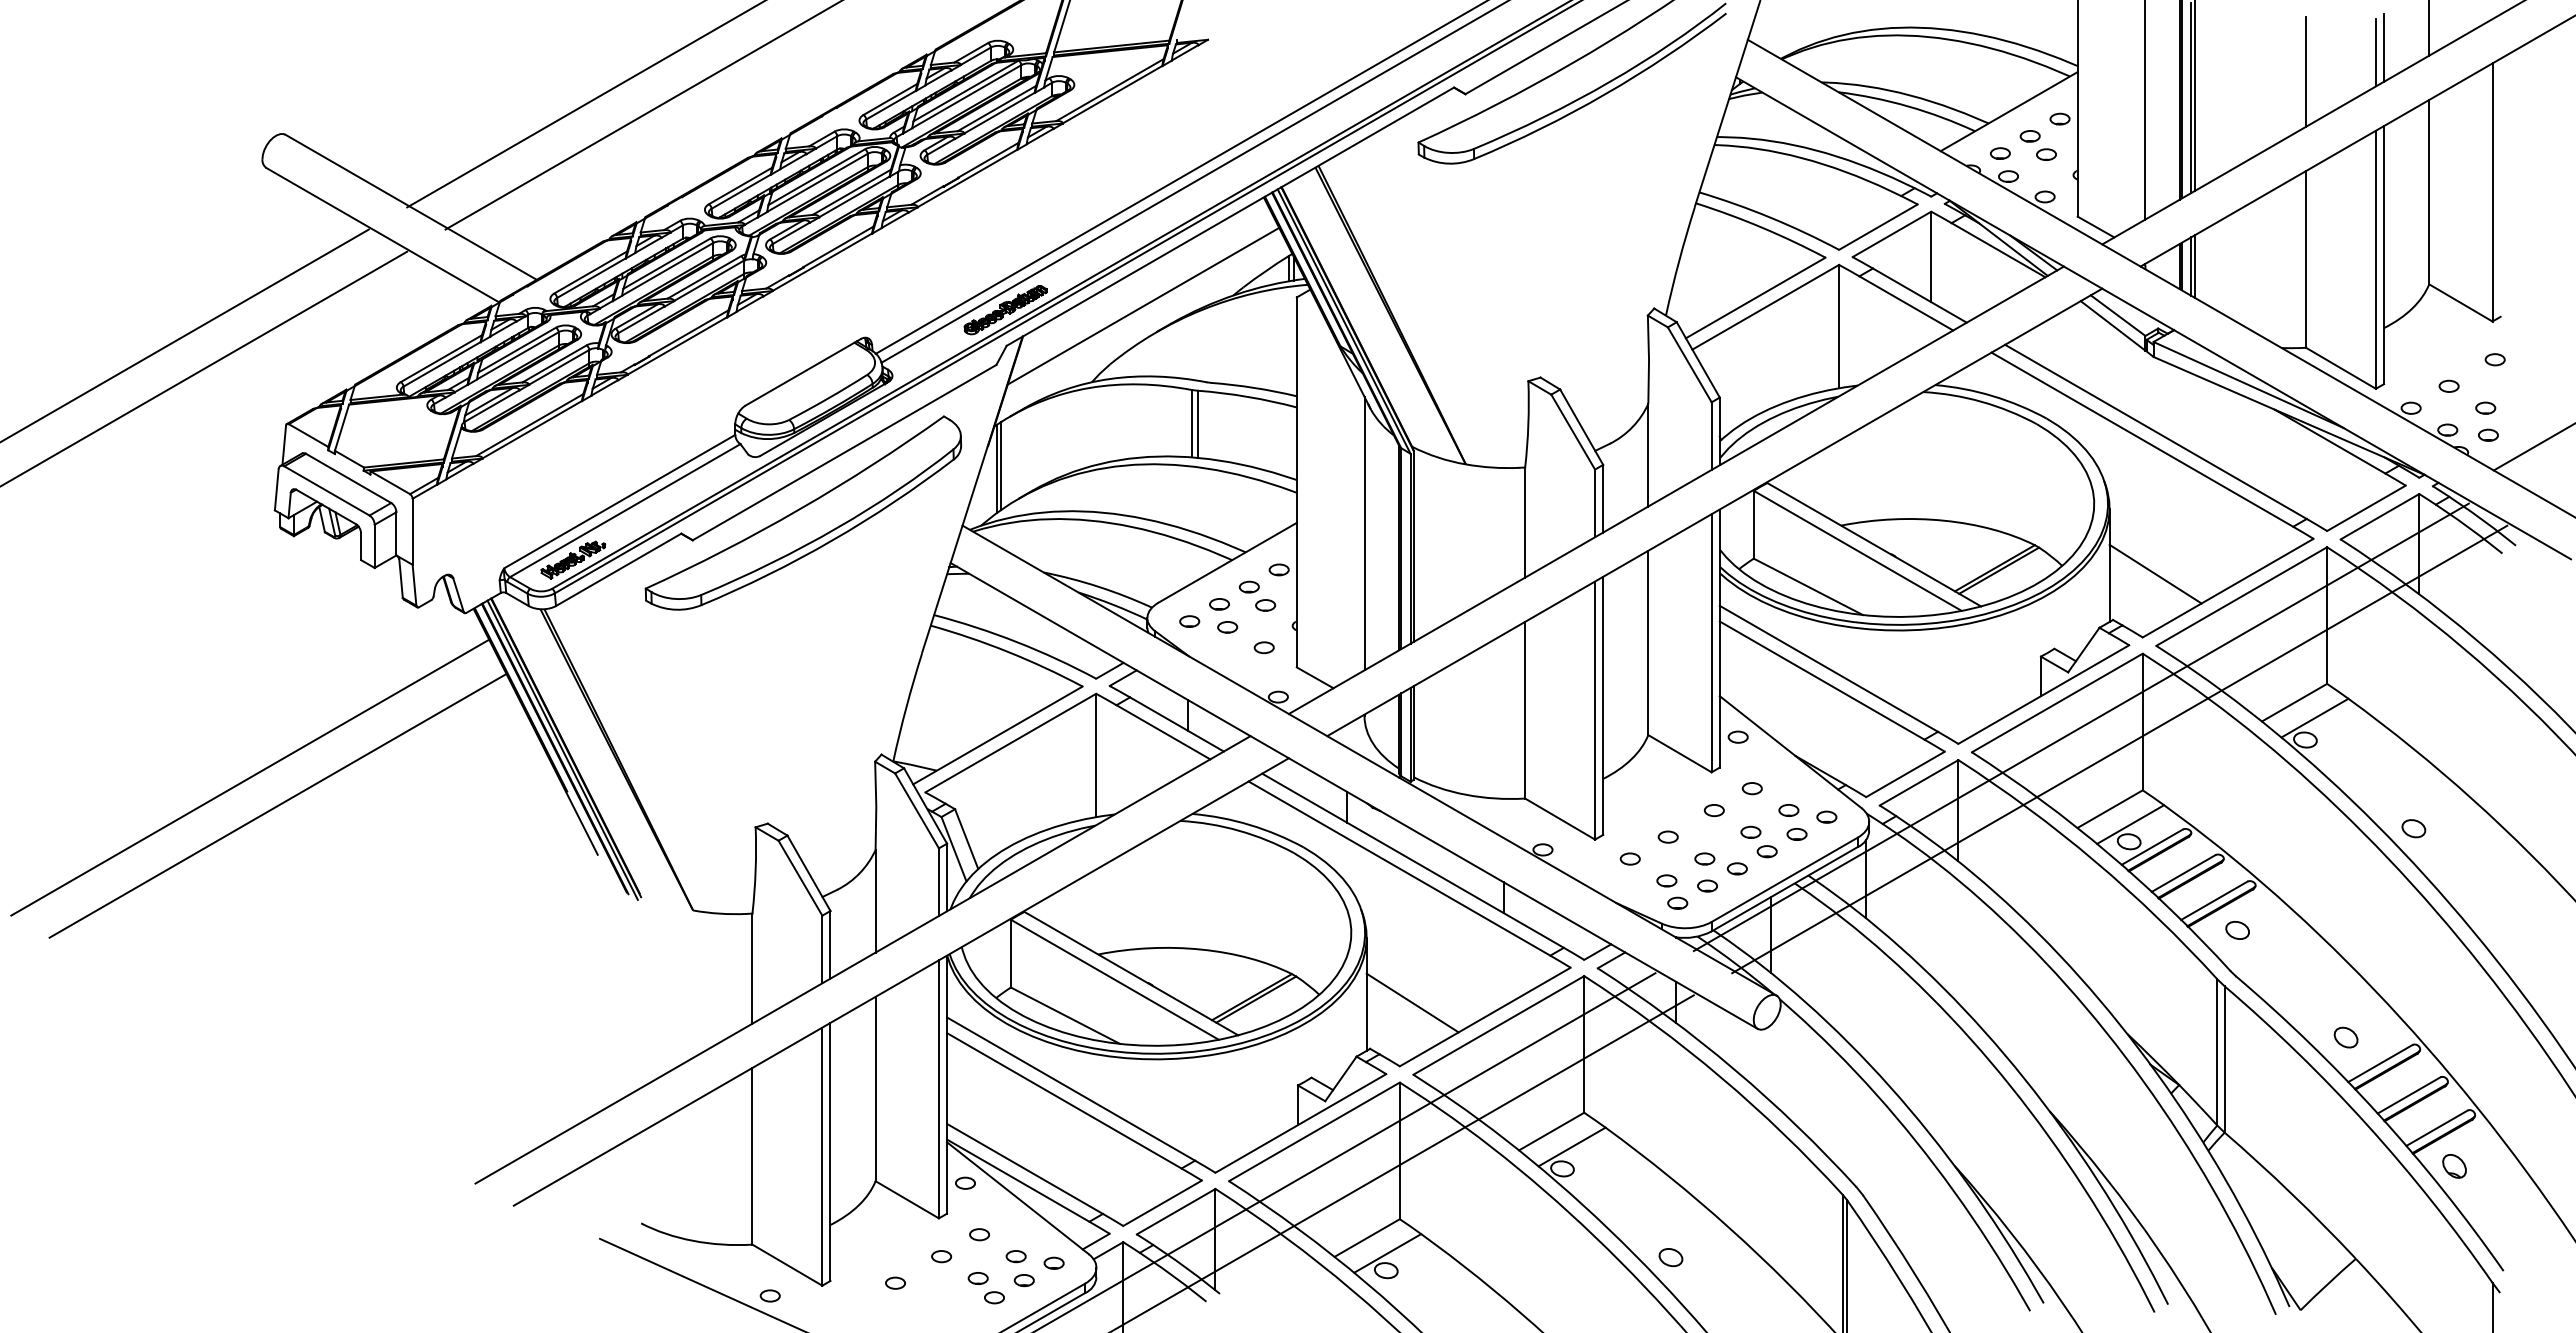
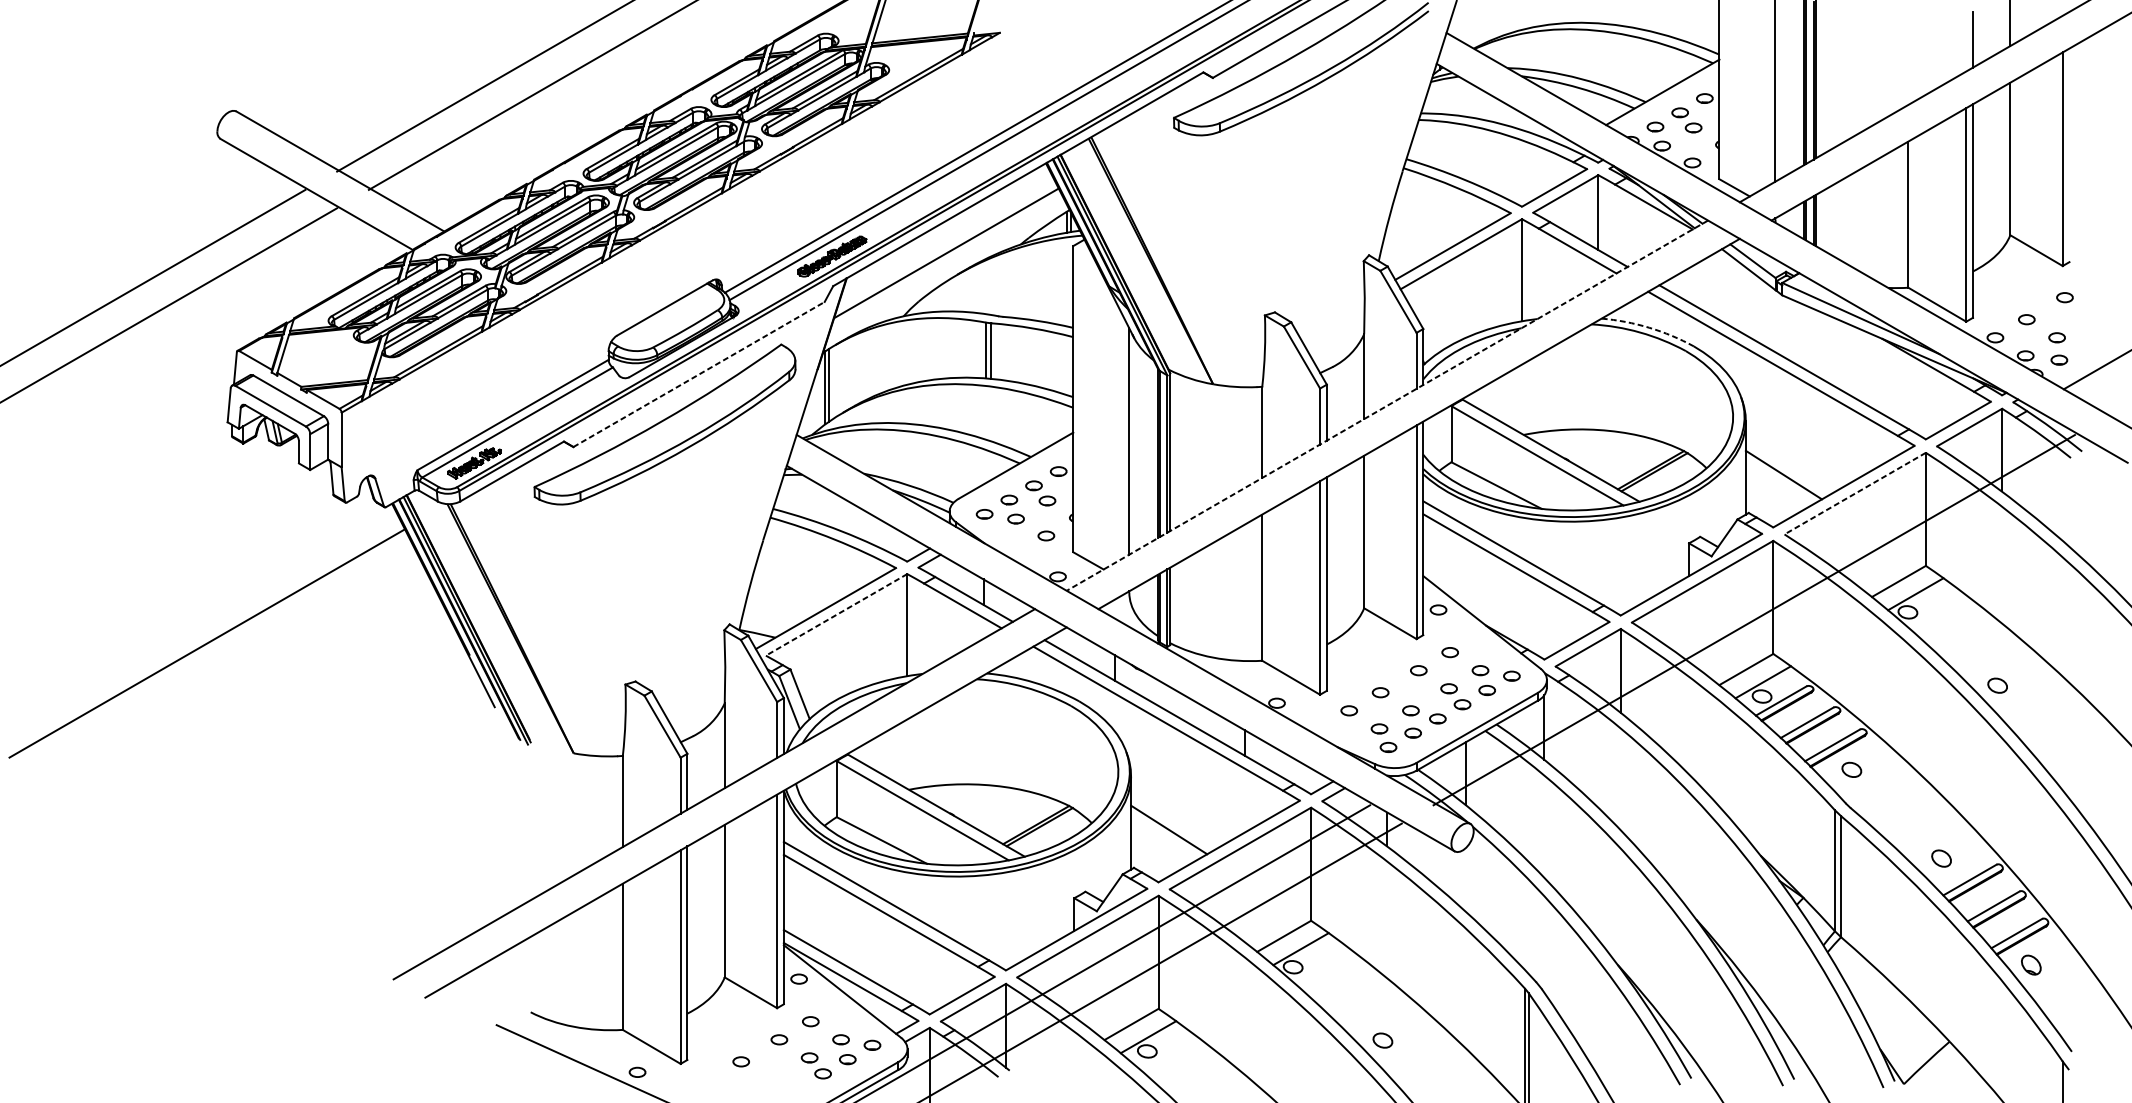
line: (2375, 52) -> (1965, 43), removed
line: (2306, 71) -> (1908, 59), removed
arc: (1992, 396) -> (1648, 328), solid -> dashed
line: (845, 452) -> (699, 374), solid -> dashed
line: (1675, 490) -> (1386, 405), solid -> dashed
line: (2241, 596) -> (1855, 493), solid -> dashed
line: (2080, 727) -> (1721, 601), removed
line: (1010, 743) -> (836, 615), solid -> dashed
line: (277, 805) -> (229, 666), removed

